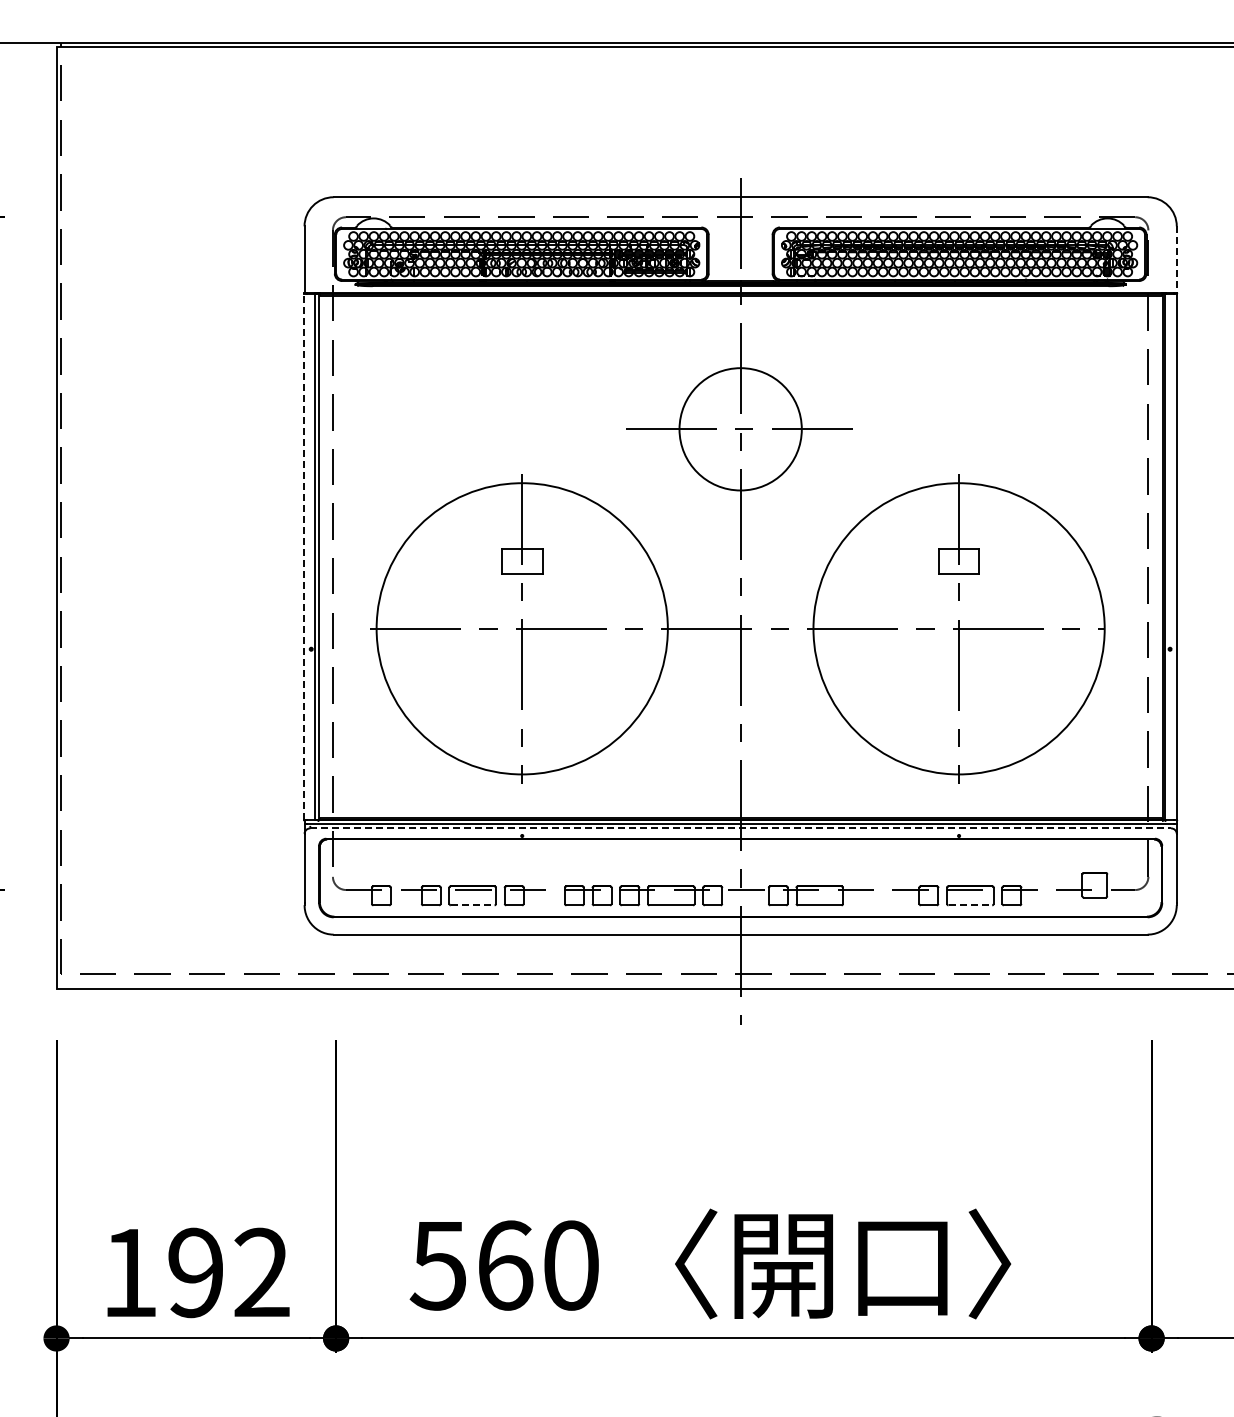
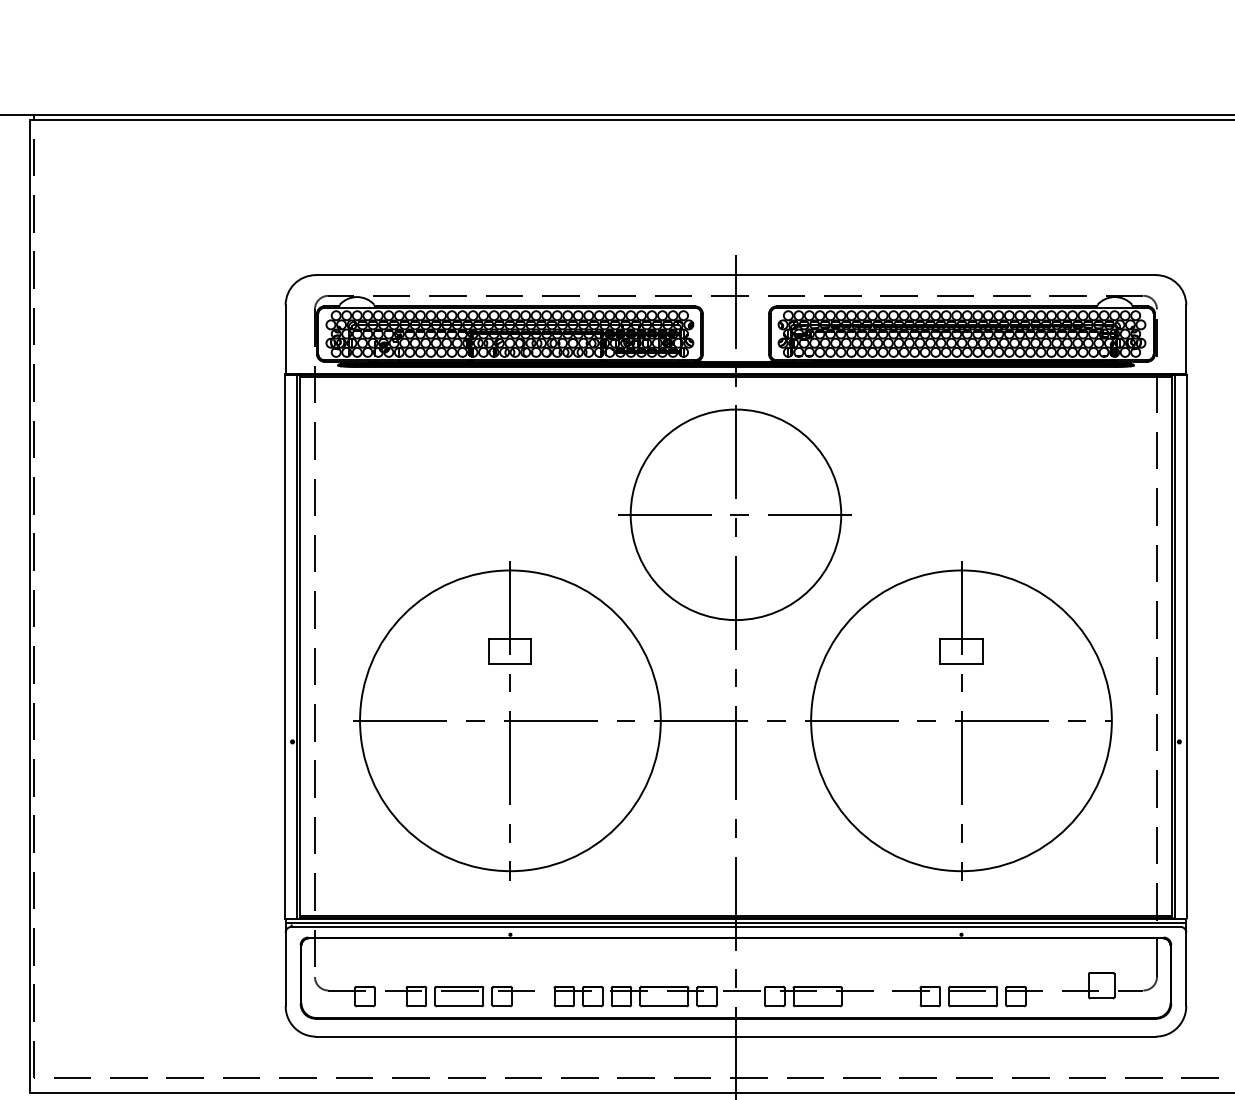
line: (1176, 260) -> (1186, 340), dashed -> solid
circle: (740, 429) -> (735, 515), size x1.67
line: (303, 556) -> (284, 646), dashed -> solid
line: (741, 828) -> (736, 927), dashed -> solid
line: (472, 905) -> (459, 1006), dashed -> solid
line: (970, 905) -> (973, 1006), dashed -> solid

